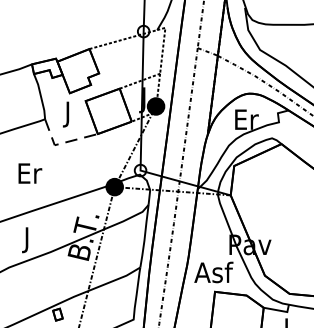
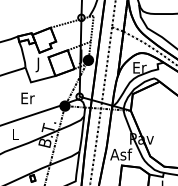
line: (62, 143) -> (35, 81), dashed -> solid
text: (29, 173) -> (27, 98), moved
text: (27, 240) -> (15, 136), J -> L

